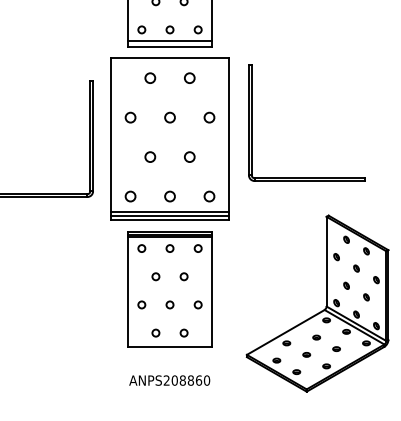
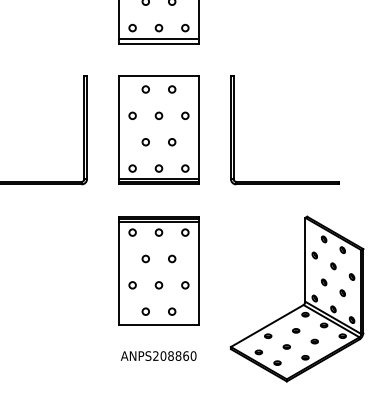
part: (252, 122) -> (234, 129), moved
part: (169, 138) -> (158, 129), size x0.71
part: (321, 310) -> (300, 305), moved

